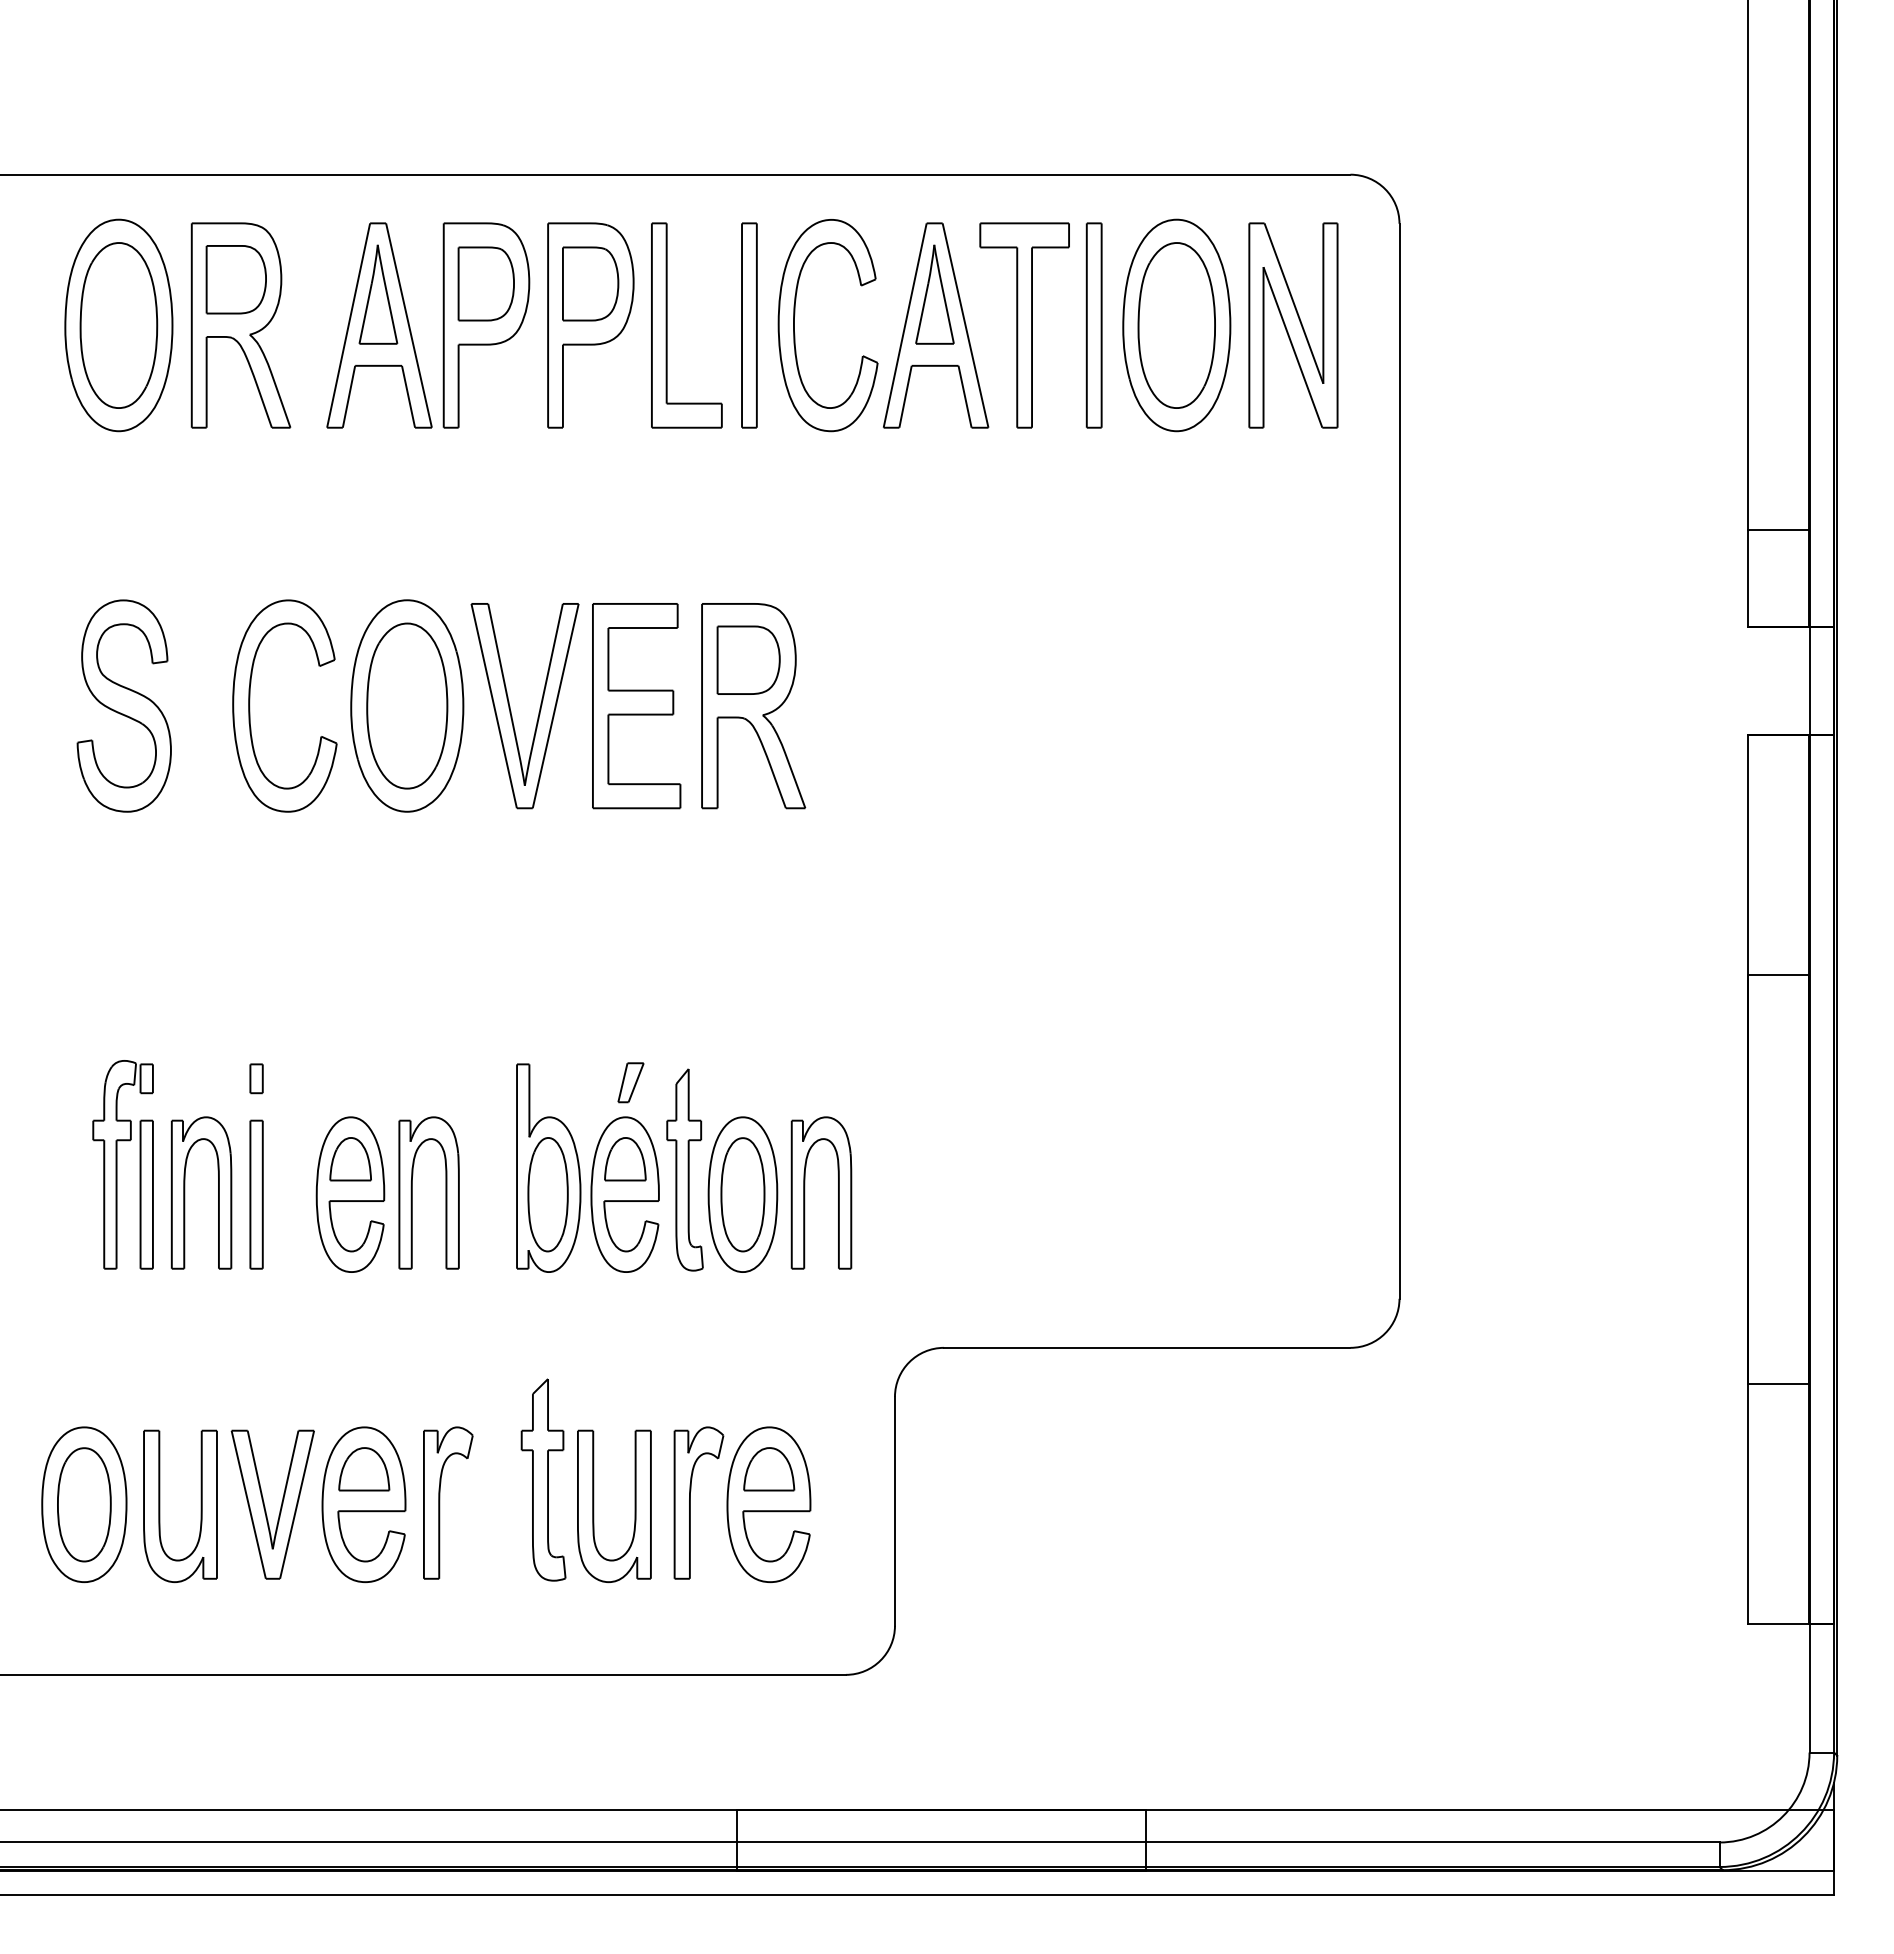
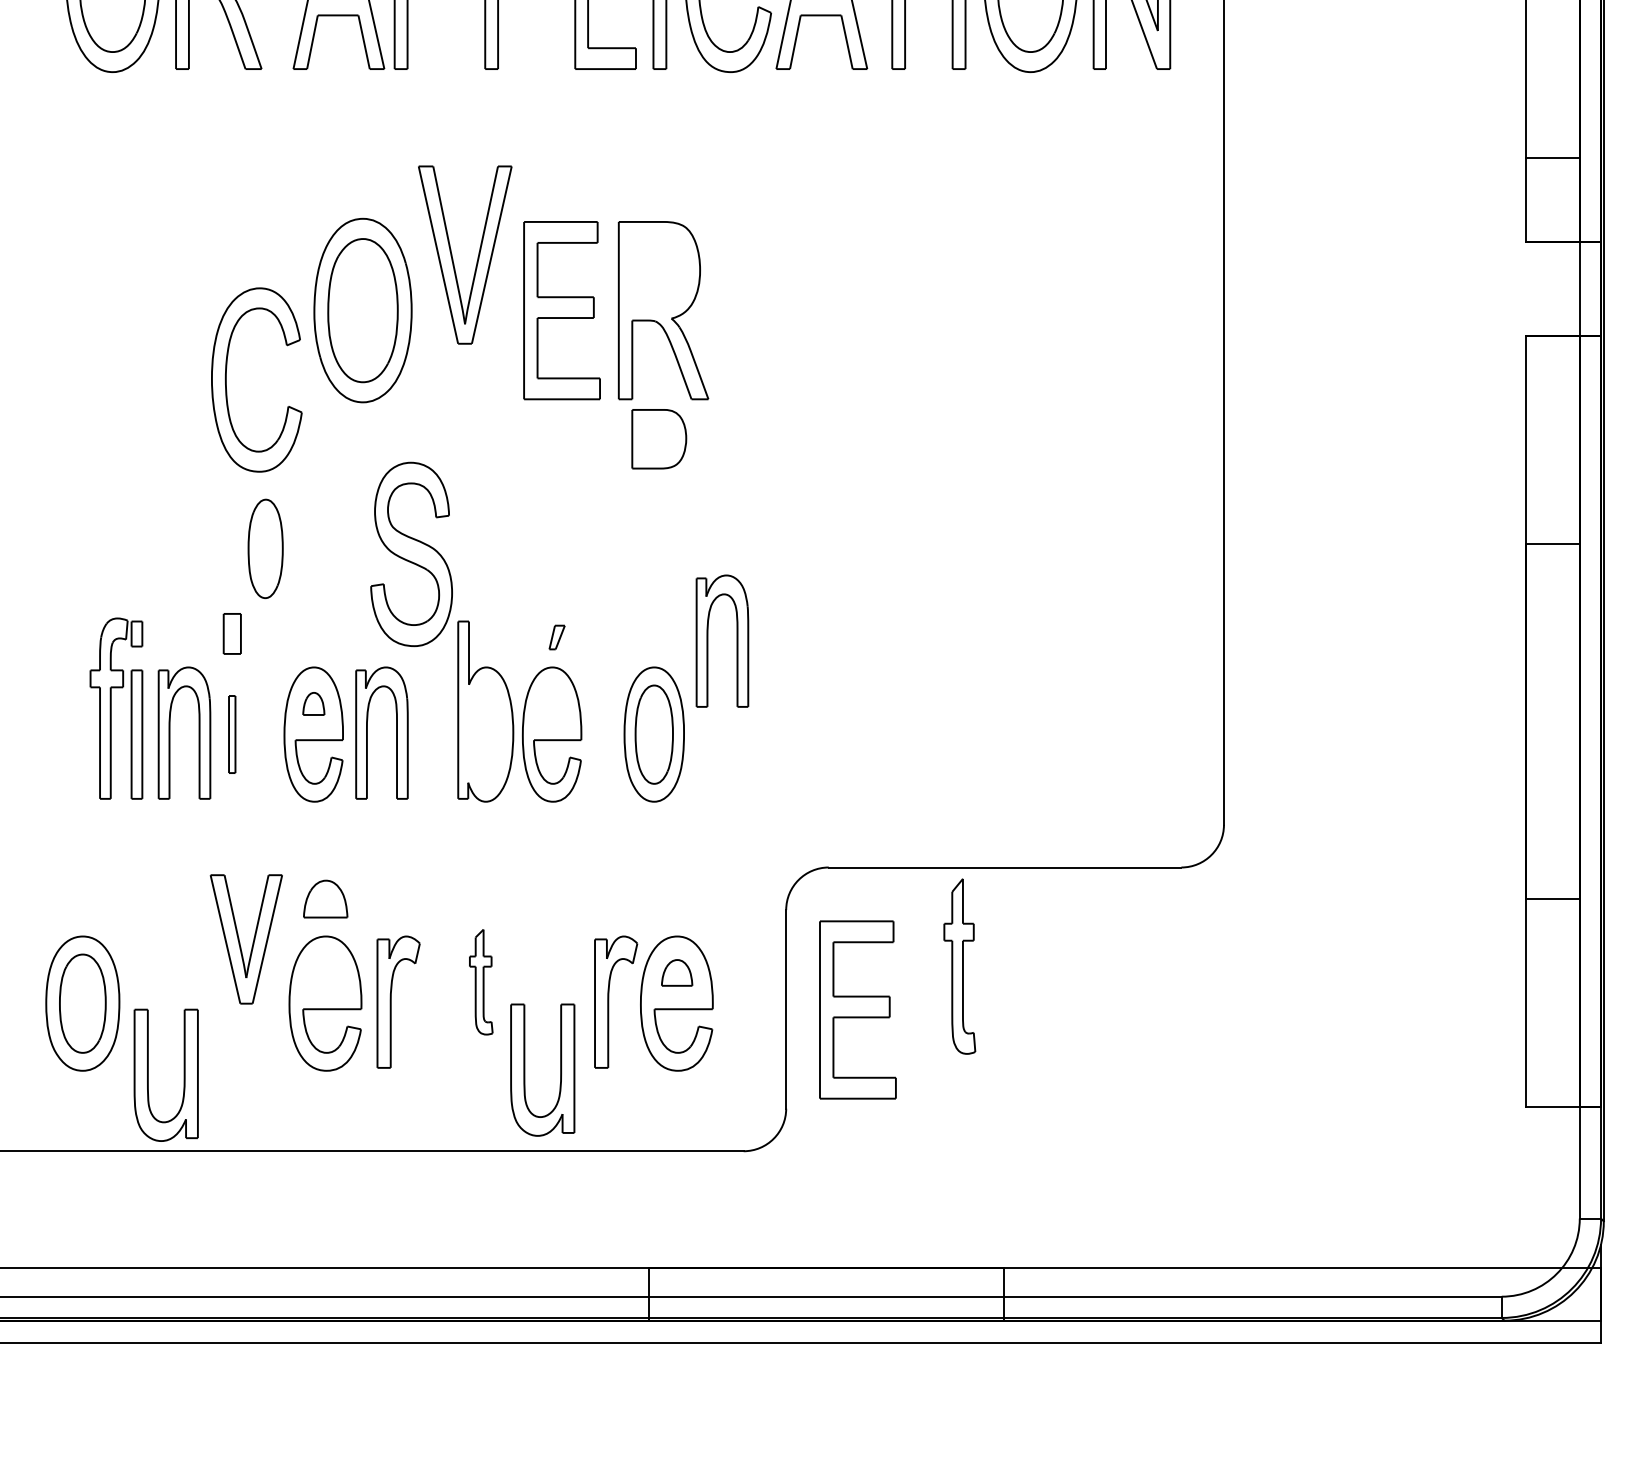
part: (748, 659) -> (659, 438), moved
part: (123, 705) -> (410, 553), moved
part: (250, 705) -> (226, 379), moved
part: (511, 711) -> (453, 259), moved
part: (256, 1078) -> (232, 633), size x1.6
part: (630, 1082) -> (556, 637), size x0.7
part: (350, 1159) -> (313, 704), size x0.6
part: (625, 1159) -> (552, 704), removed
part: (684, 1169) -> (959, 966), moved
part: (805, 1192) -> (708, 640), moved
part: (256, 1194) -> (232, 734), size x0.6
part: (547, 1194) -> (265, 548), moved
part: (364, 1469) -> (325, 899), moved
part: (769, 1469) -> (677, 973), size x0.7
part: (543, 1479) -> (481, 981), size x0.6
part: (160, 1505) -> (148, 1074), moved
part: (594, 1505) -> (525, 1069), moved
part: (265, 1506) -> (240, 940), moved
part: (977, 1512) -> (857, 1010), added

